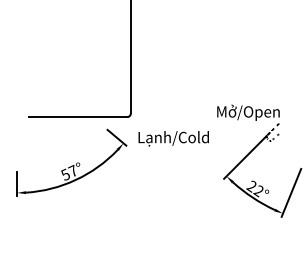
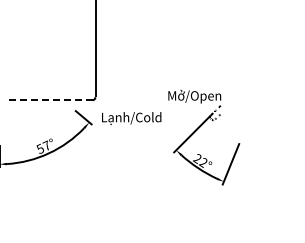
line: (77, 117) -> (50, 100), solid -> dashed

